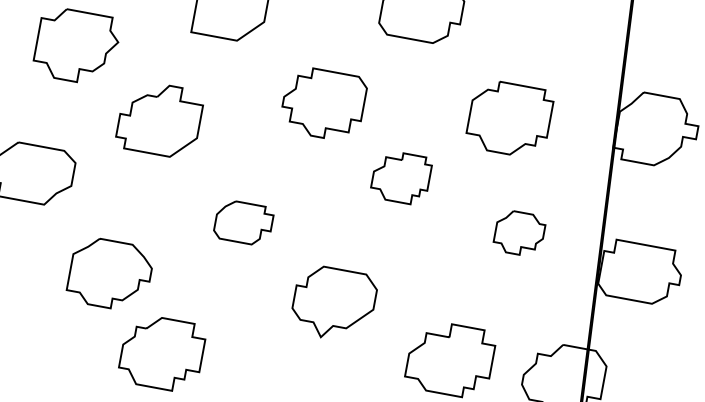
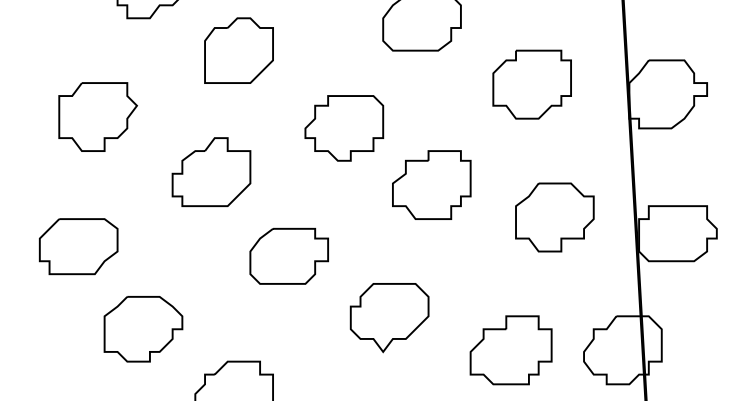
part: (160, 118) -> (211, 171), moved
part: (509, 118) -> (531, 84), moved
part: (401, 177) -> (431, 184), size x1.43
part: (243, 222) -> (288, 255), size x1.43
part: (519, 233) -> (554, 217), size x1.67
part: (110, 274) -> (143, 329), moved

